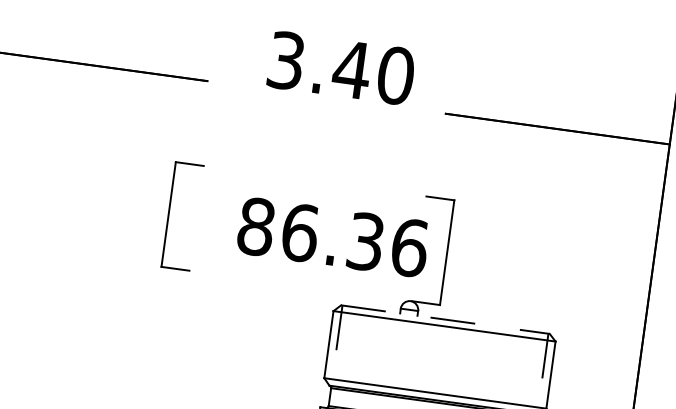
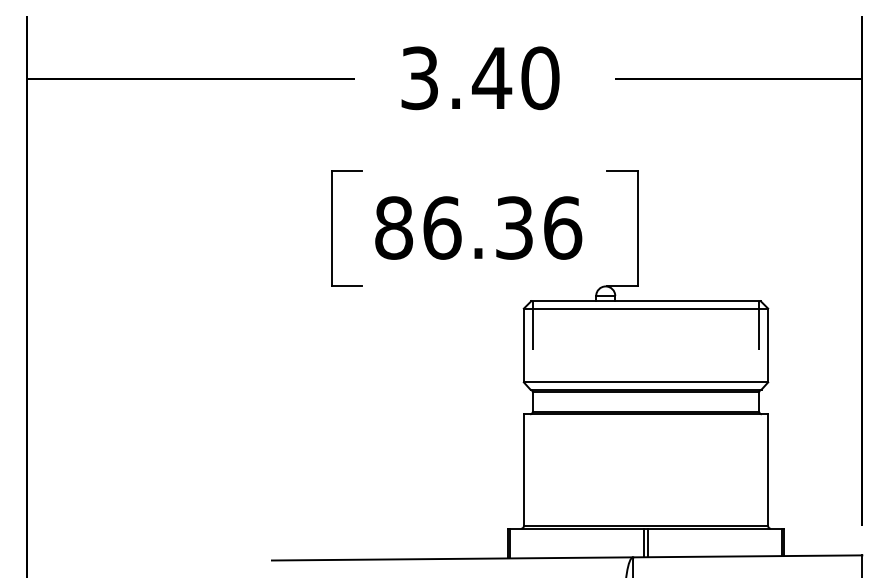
text: (341, 68) -> (480, 78), moved
text: (333, 236) -> (478, 227), moved
line: (445, 319) -> (646, 301), dashed -> solid

